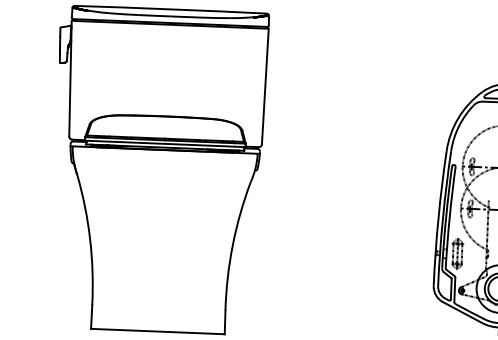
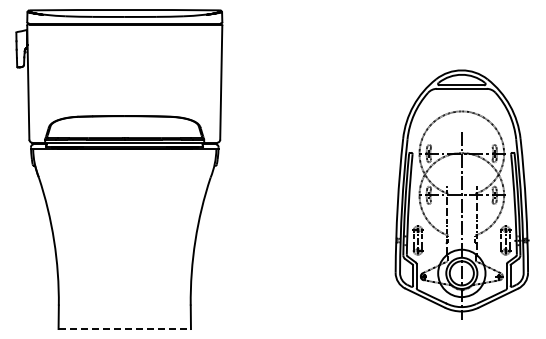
line: (158, 332) -> (125, 329), solid -> dashed

